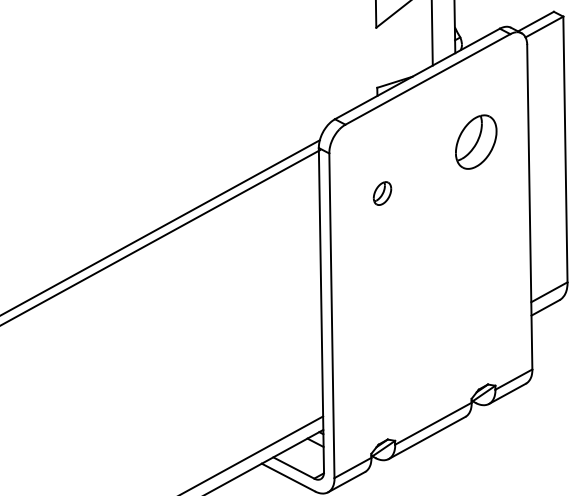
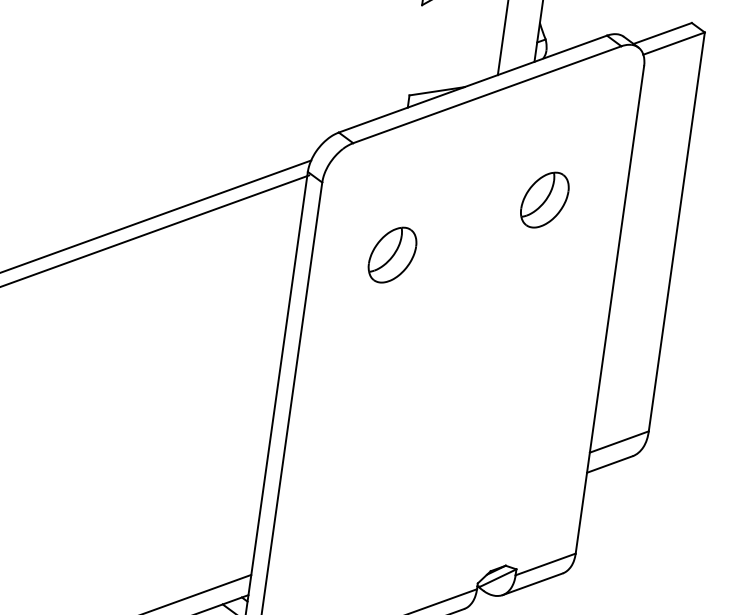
part: (475, 142) -> (543, 200), size x0.71
part: (382, 193) -> (392, 254), size x1.67

